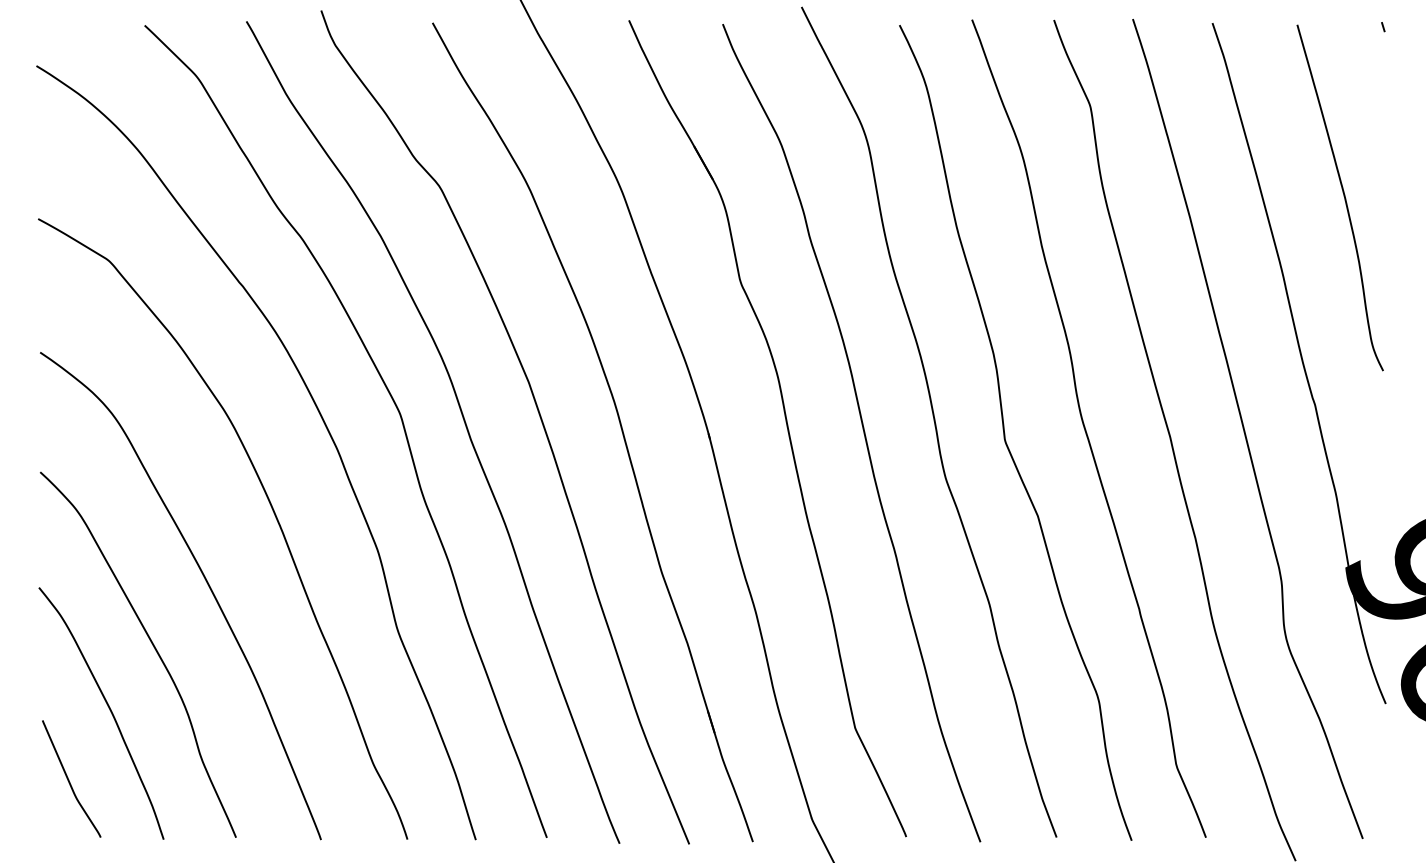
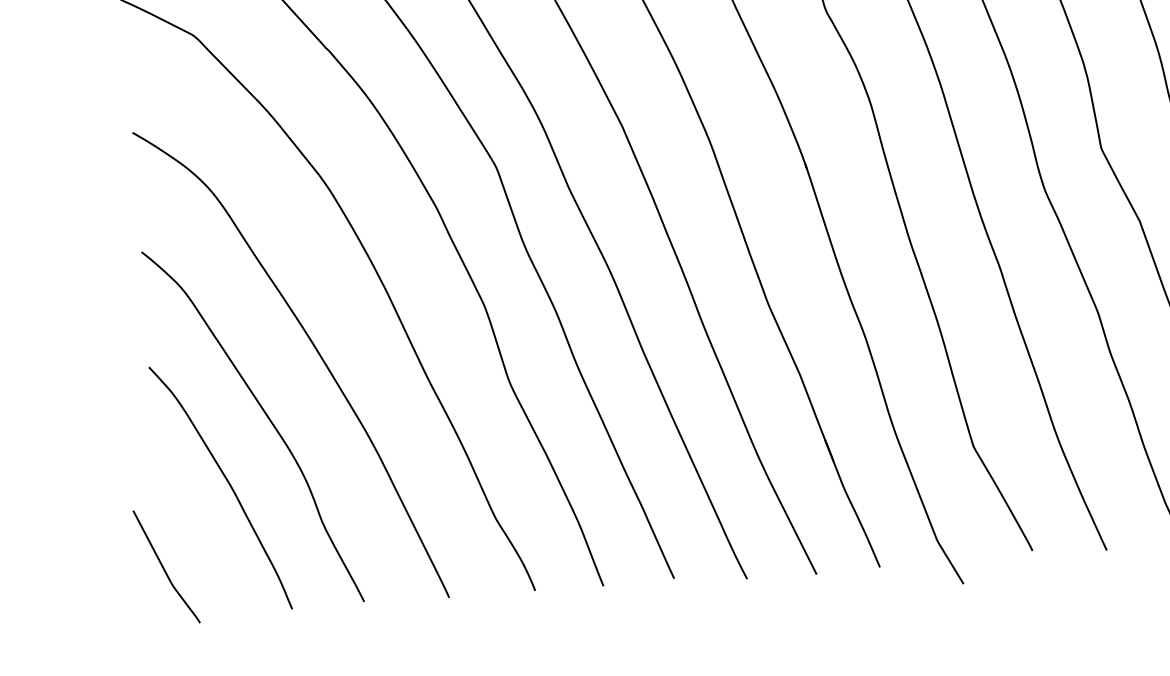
curve: (69, 779) -> (164, 567), moved

